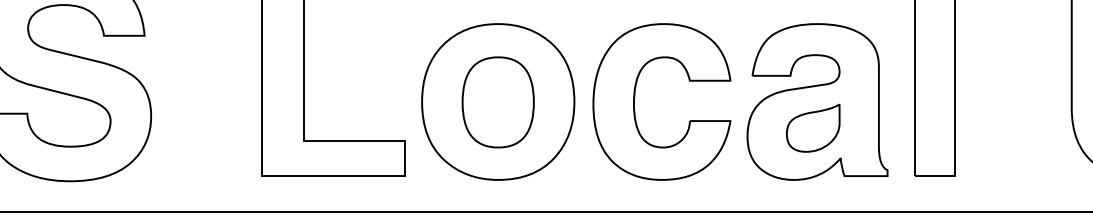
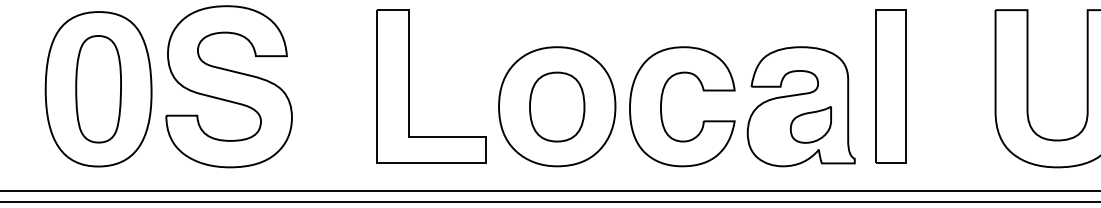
part: (812, 127) -> (810, 124), moved

